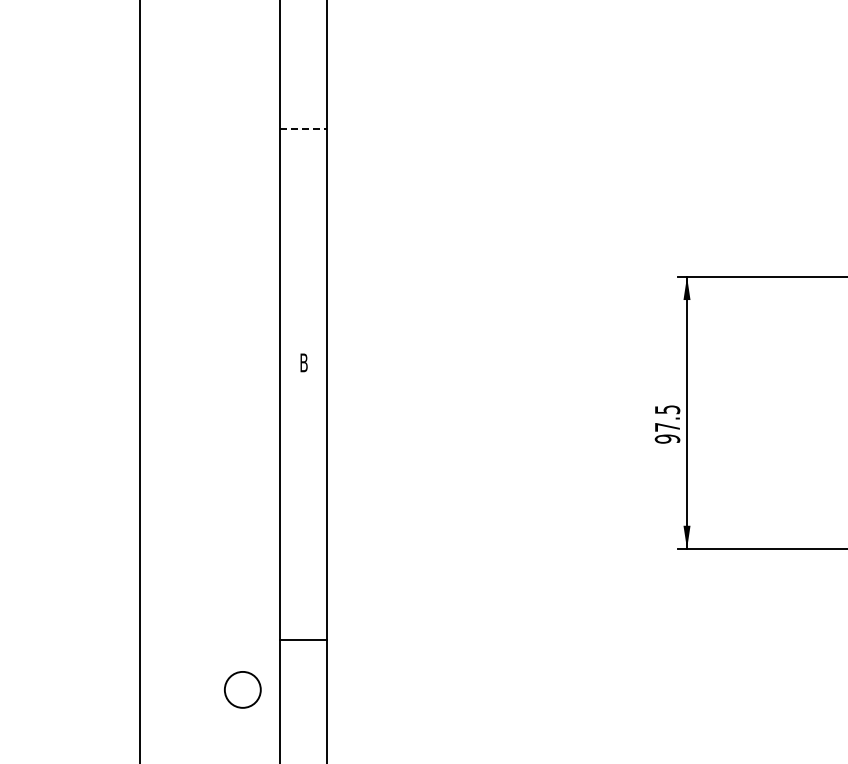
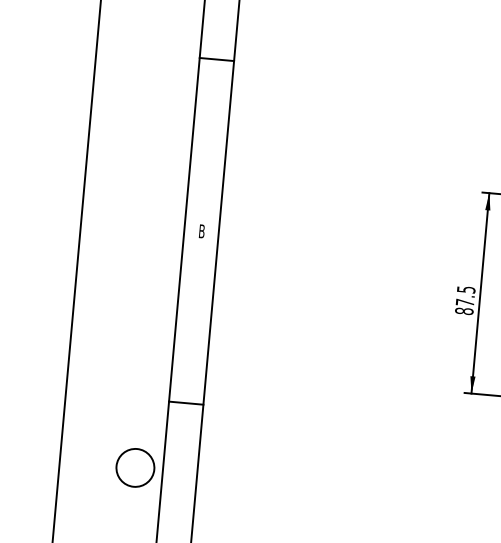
line: (303, 129) -> (216, 59), dashed -> solid
text: (667, 438) -> (464, 310), 97.5 -> 87.5
line: (303, 640) -> (186, 403), moved
circle: (242, 689) -> (135, 467), size x1.43

